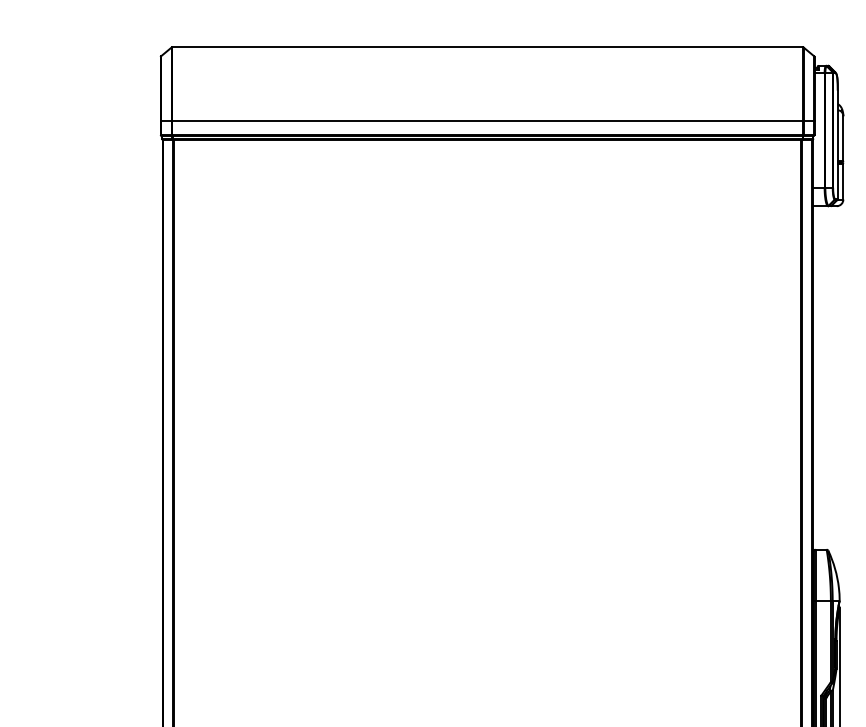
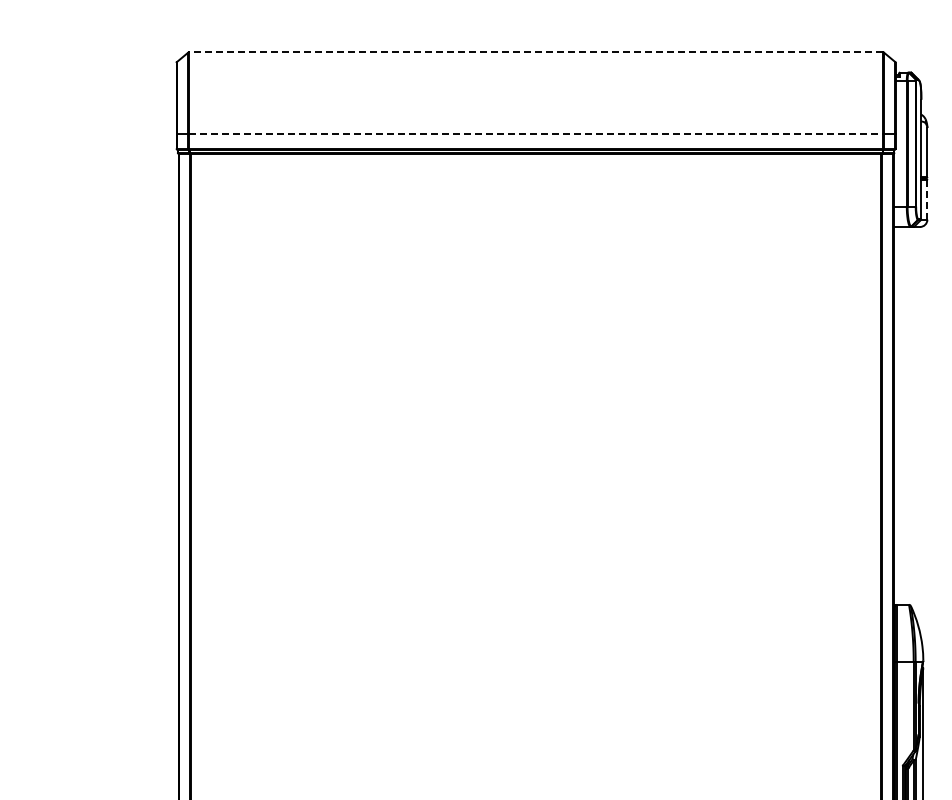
line: (488, 47) -> (536, 52), solid -> dashed
line: (488, 121) -> (536, 133), solid -> dashed
line: (843, 181) -> (927, 199), solid -> dashed

